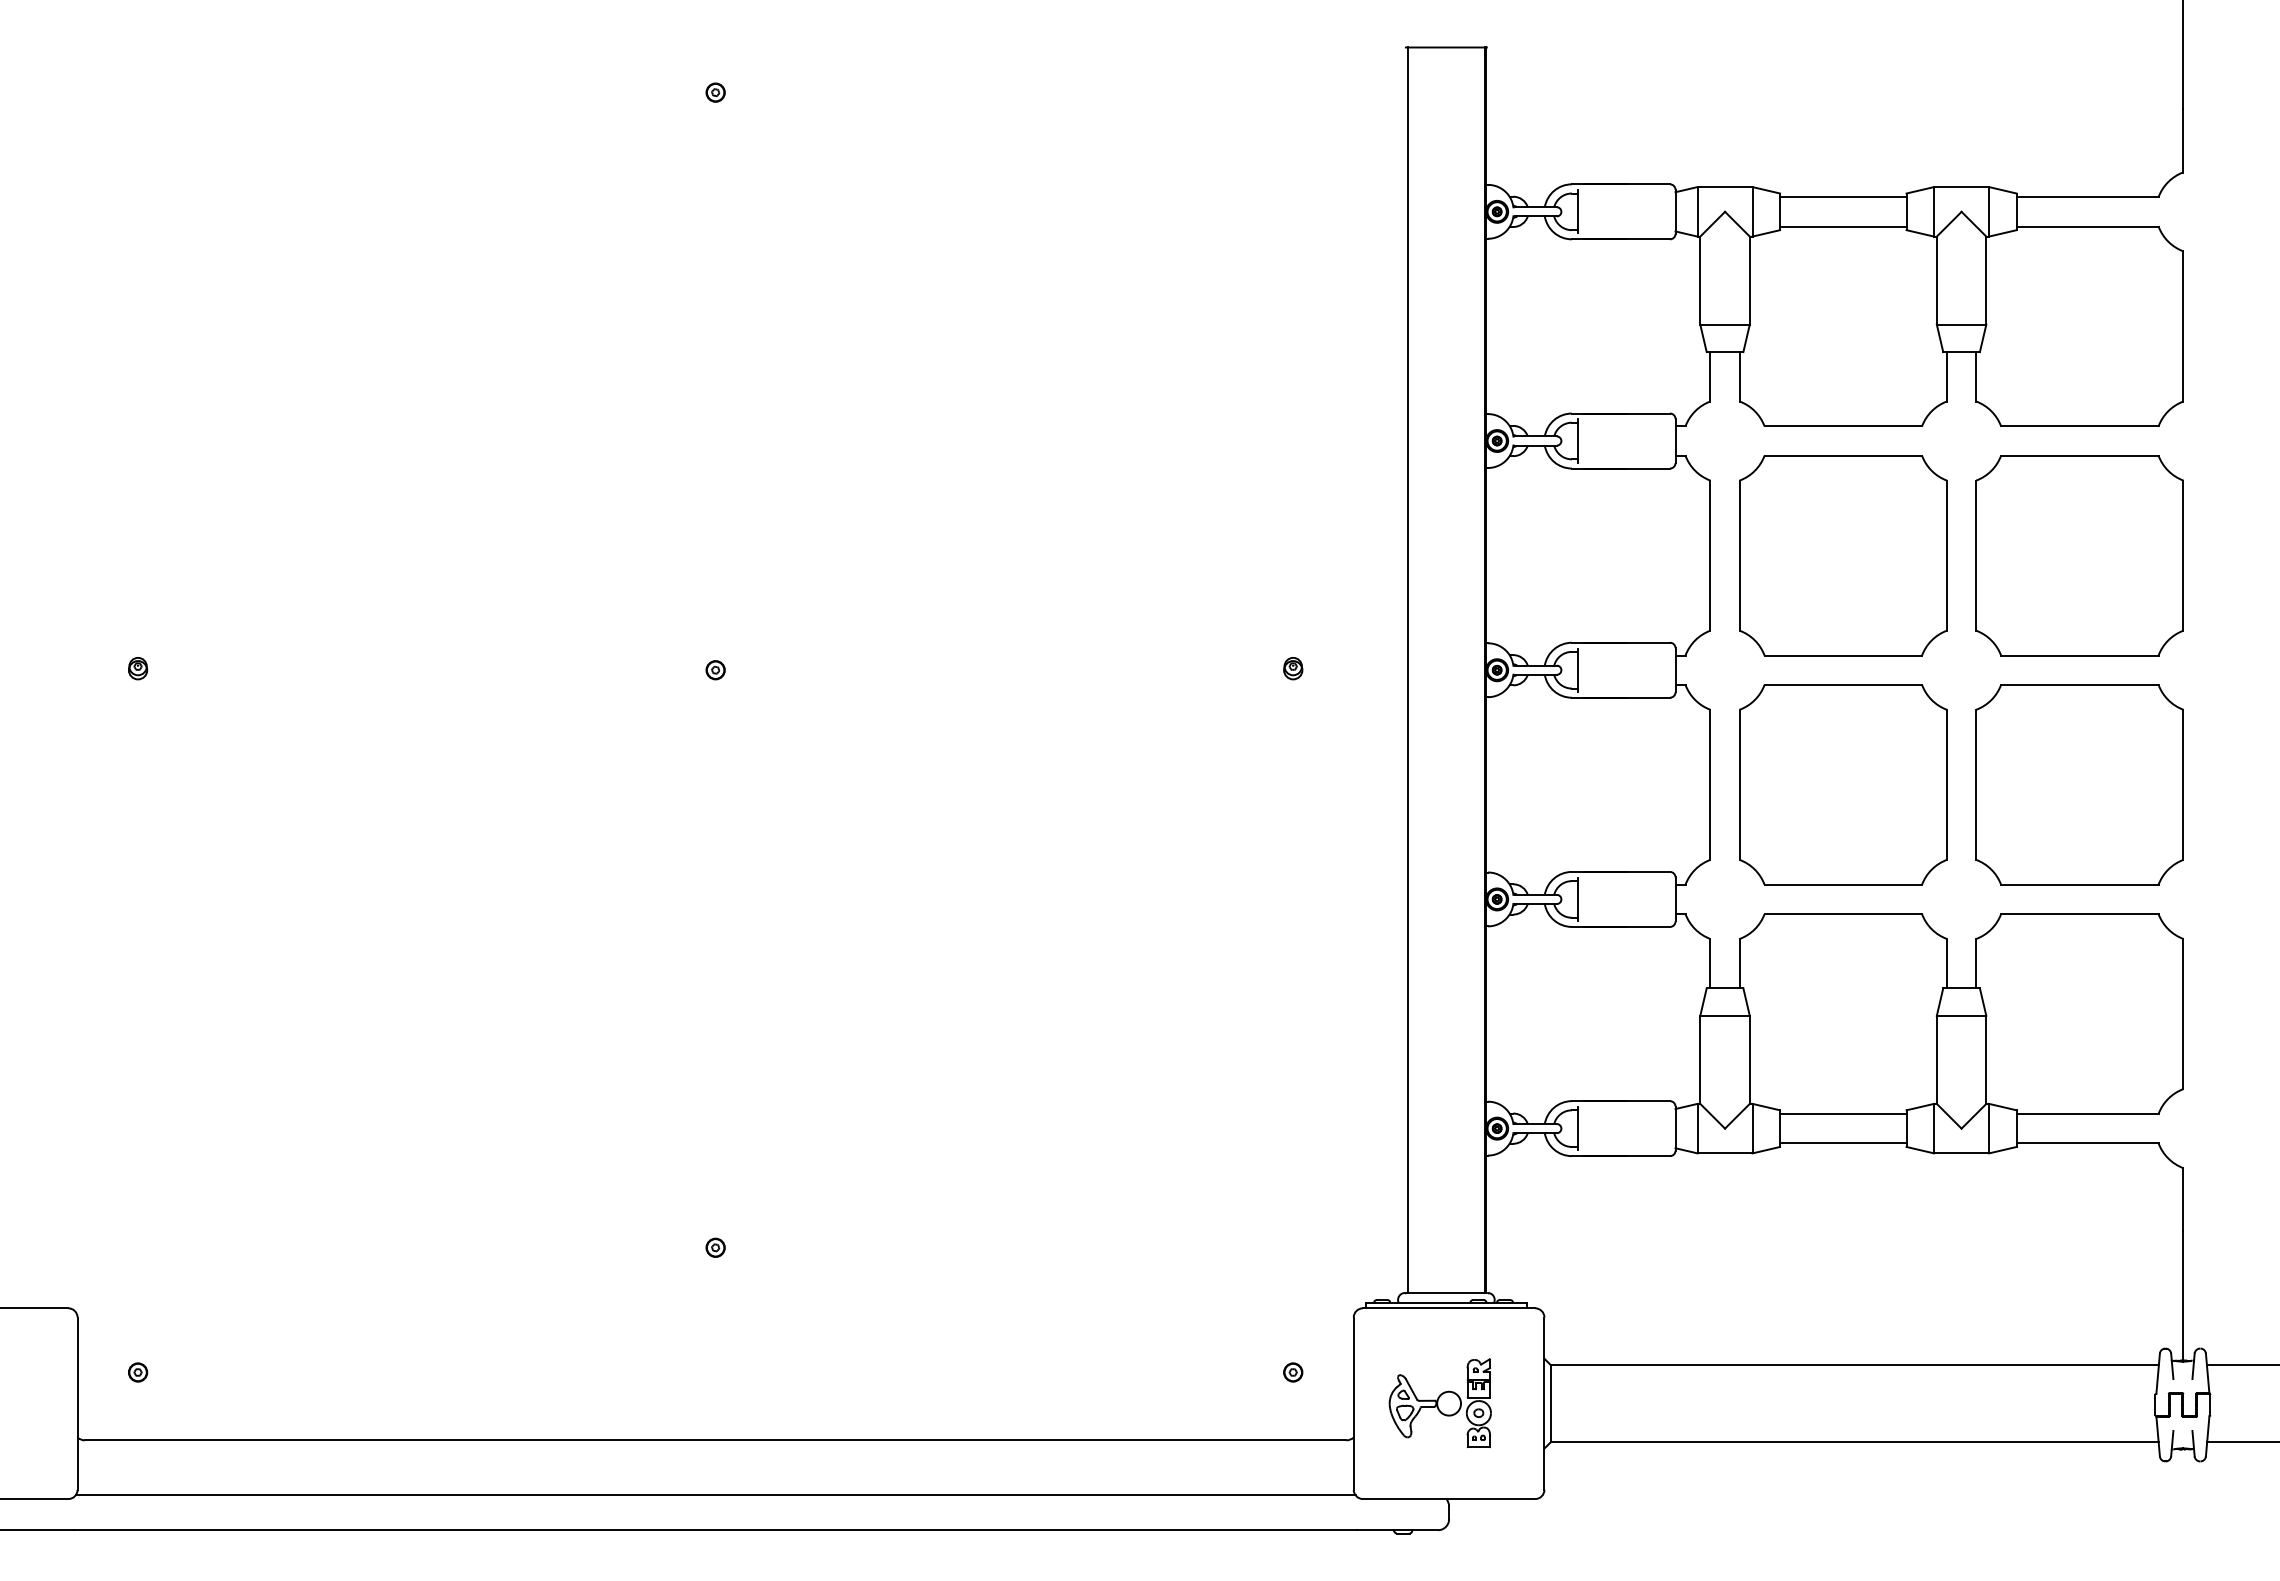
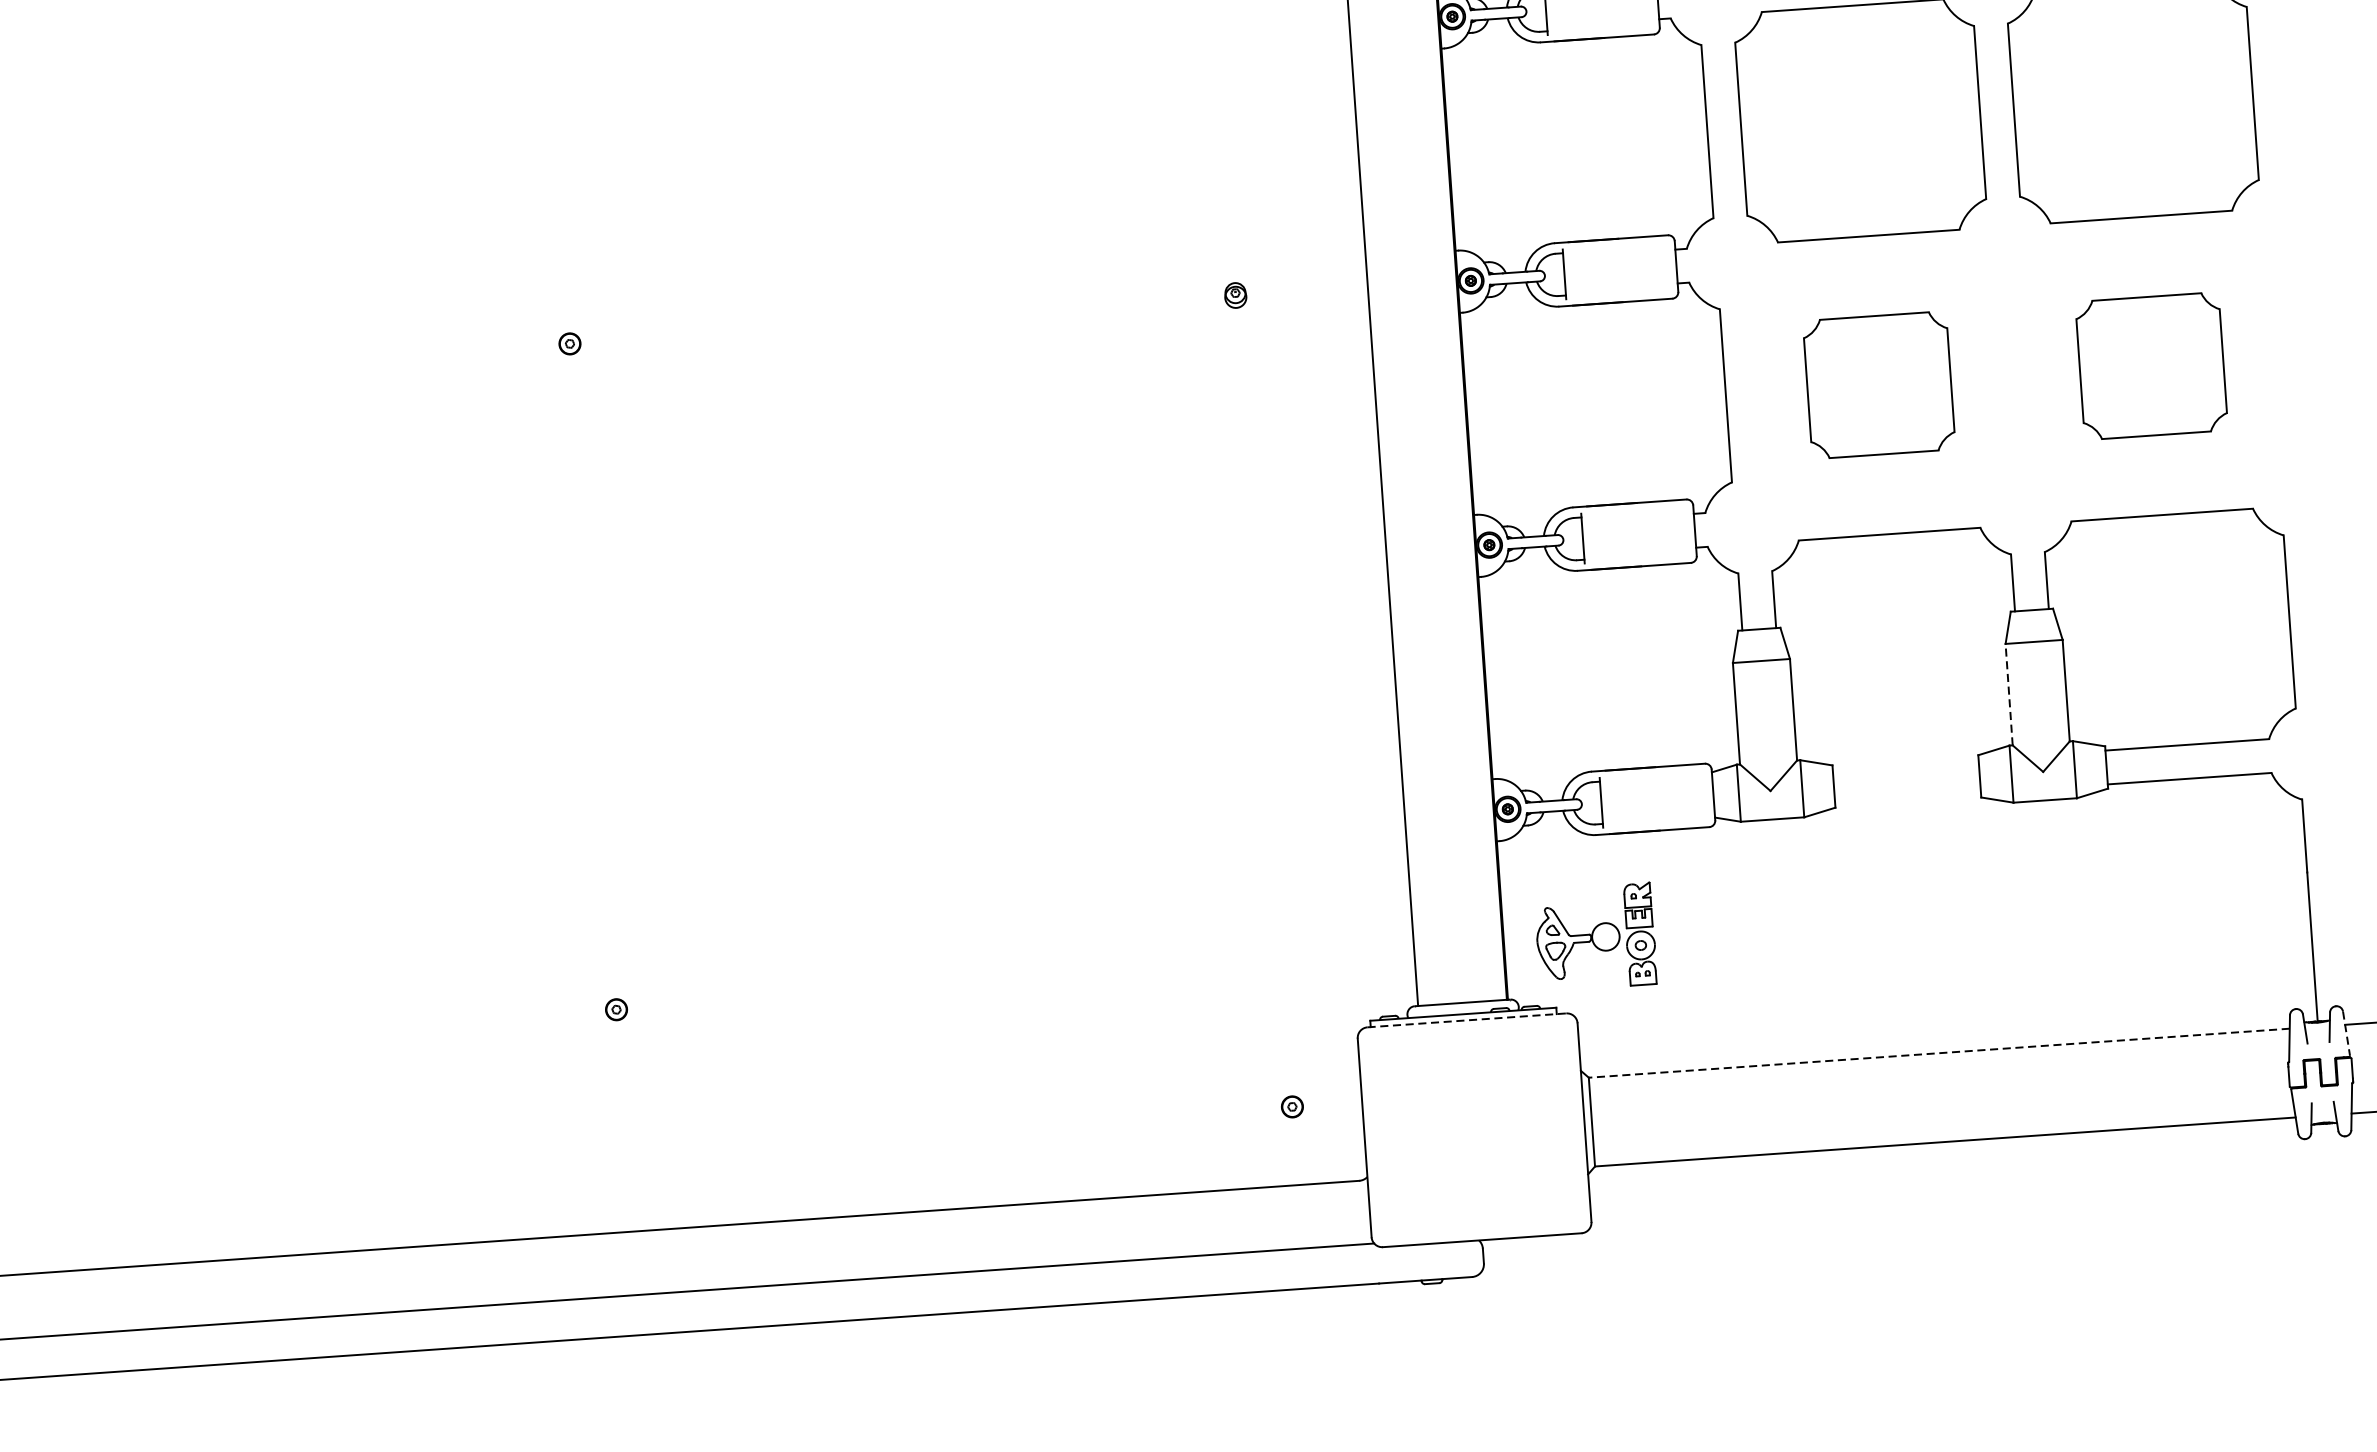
part: (1843, 784) -> (1879, 384), size x0.6
part: (2079, 784) -> (2151, 365), size x0.6
line: (1936, 1059) -> (2008, 694), solid -> dashed
line: (1843, 1113) -> (1905, 763), removed
line: (1843, 1143) -> (1908, 798), removed
line: (1449, 1308) -> (1467, 1020), solid -> dashed
line: (1854, 1365) -> (1938, 1053), solid -> dashed
line: (2207, 1373) -> (2346, 1034), solid -> dashed
part: (1439, 1403) -> (1594, 937), moved

